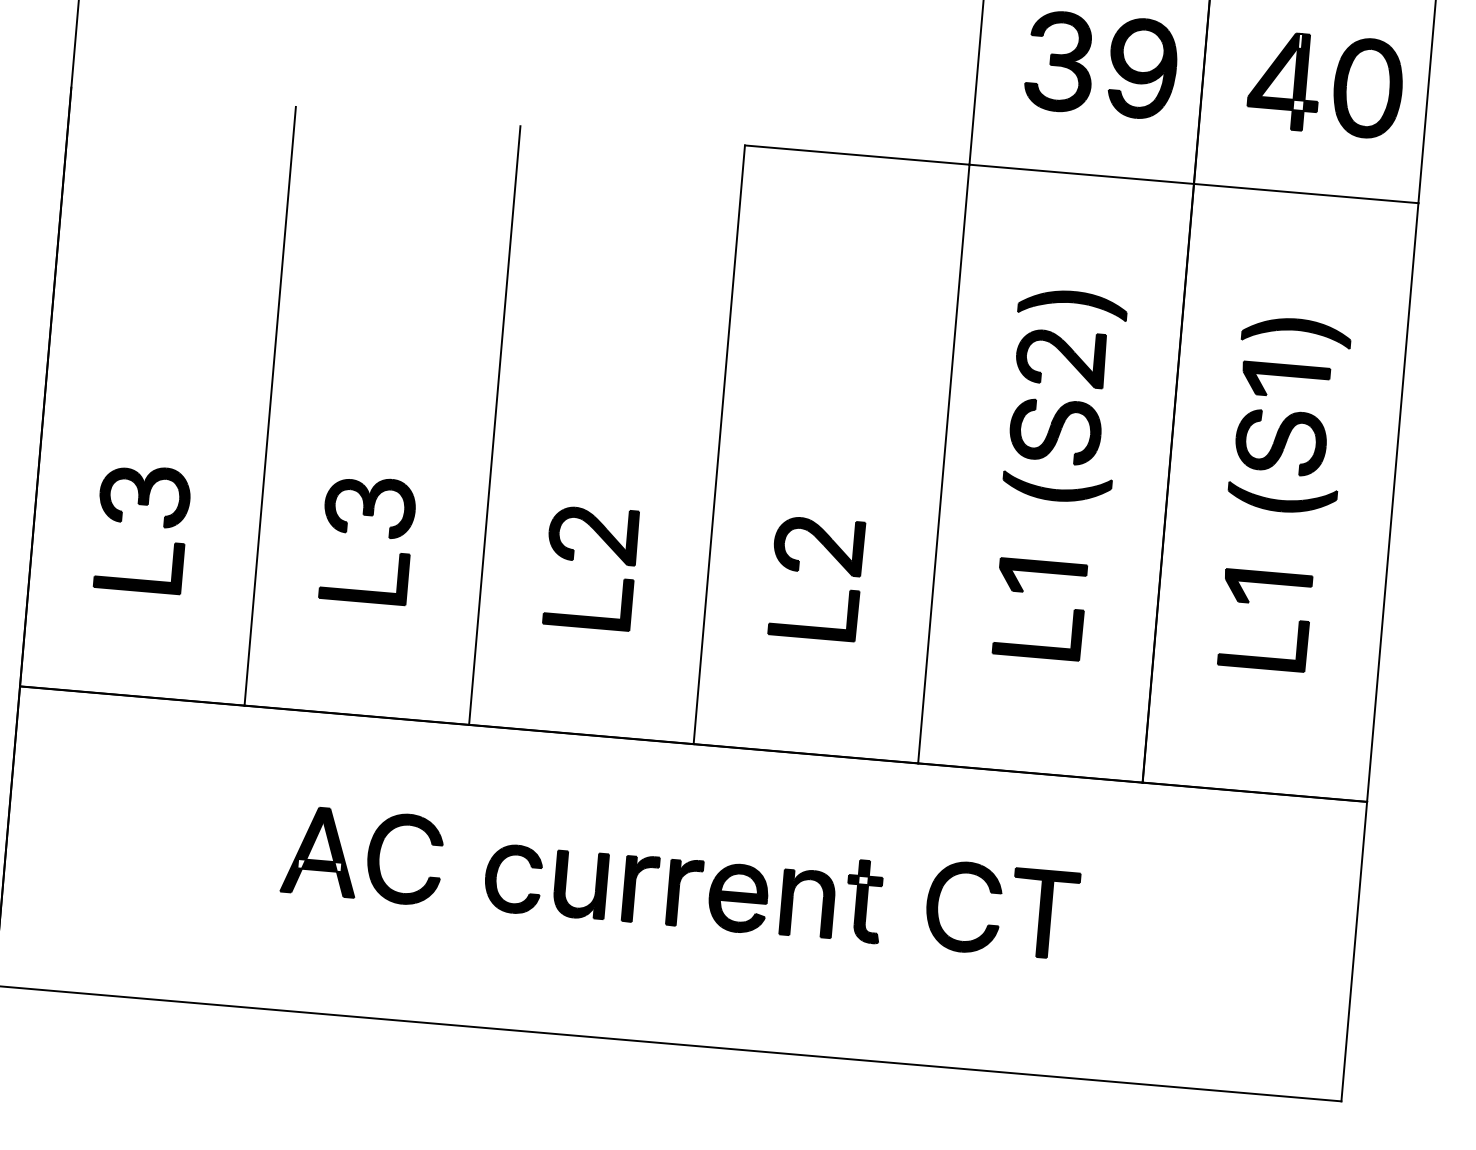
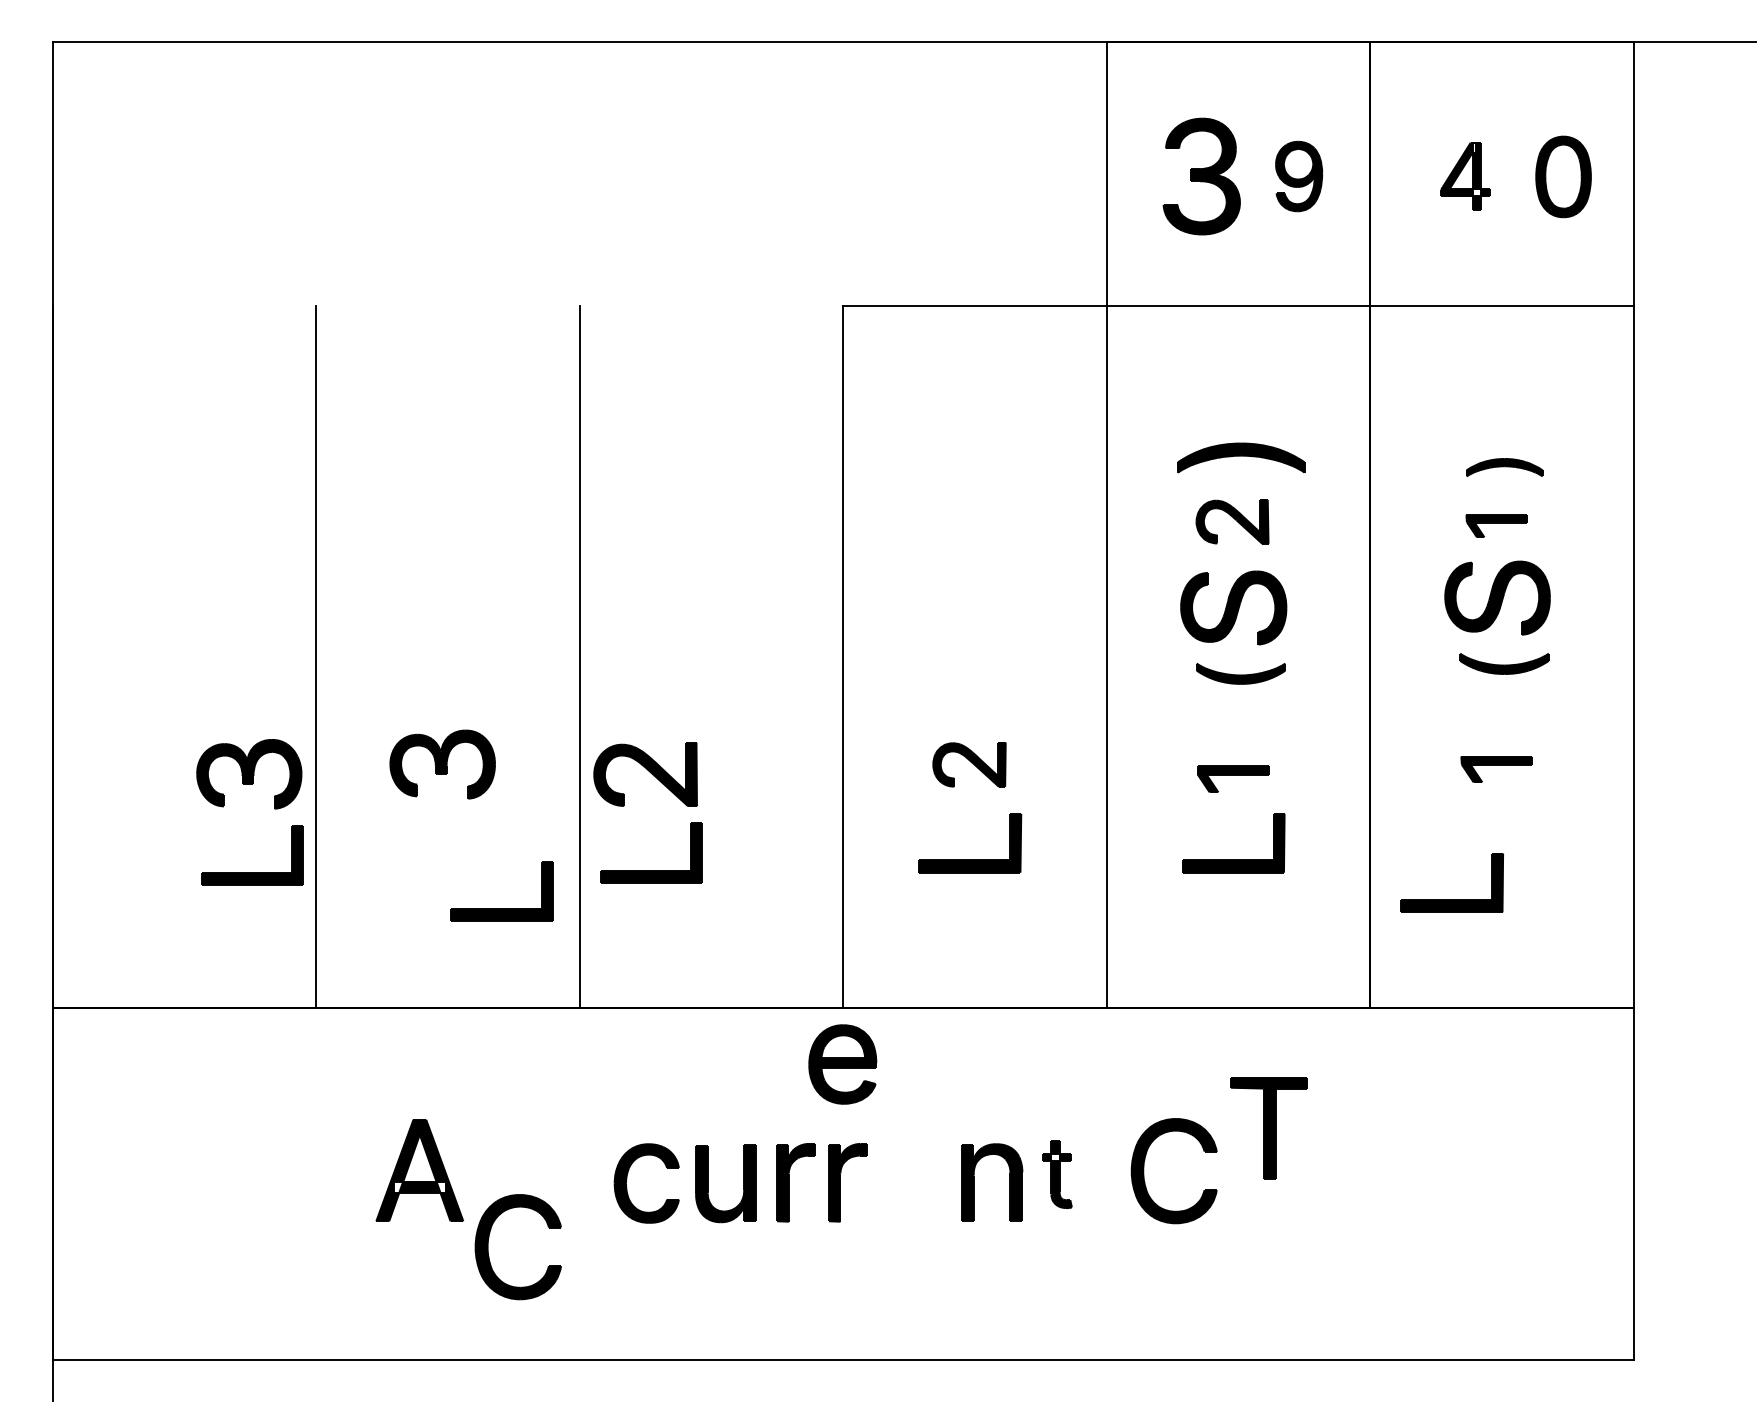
part: (1142, 68) -> (1298, 176), size x0.6
part: (1284, 80) -> (1465, 176), size x0.6
part: (1368, 87) -> (1563, 176), size x0.7
part: (1296, 331) -> (1504, 467), size x0.6
part: (1060, 357) -> (1232, 521), size x0.7
part: (1285, 381) -> (1496, 526), size x0.6
part: (1056, 487) -> (1240, 673), size x0.7
part: (145, 496) -> (249, 774), moved
part: (1282, 498) -> (1504, 663), size x0.7
part: (593, 534) -> (645, 774), moved
part: (819, 545) -> (969, 764), size x0.7
part: (1042, 577) -> (1233, 779), size x0.7
part: (137, 579) -> (252, 872), moved
part: (1267, 588) -> (1496, 769), size x0.7
part: (362, 590) -> (501, 908), moved
part: (587, 616) -> (651, 870), moved
part: (1261, 657) -> (1451, 899), moved
part: (379, 857) -> (488, 1247), moved
part: (738, 898) -> (842, 1064), moved
part: (864, 901) -> (1057, 1174), size x0.7
part: (1044, 914) -> (1268, 1128), moved

